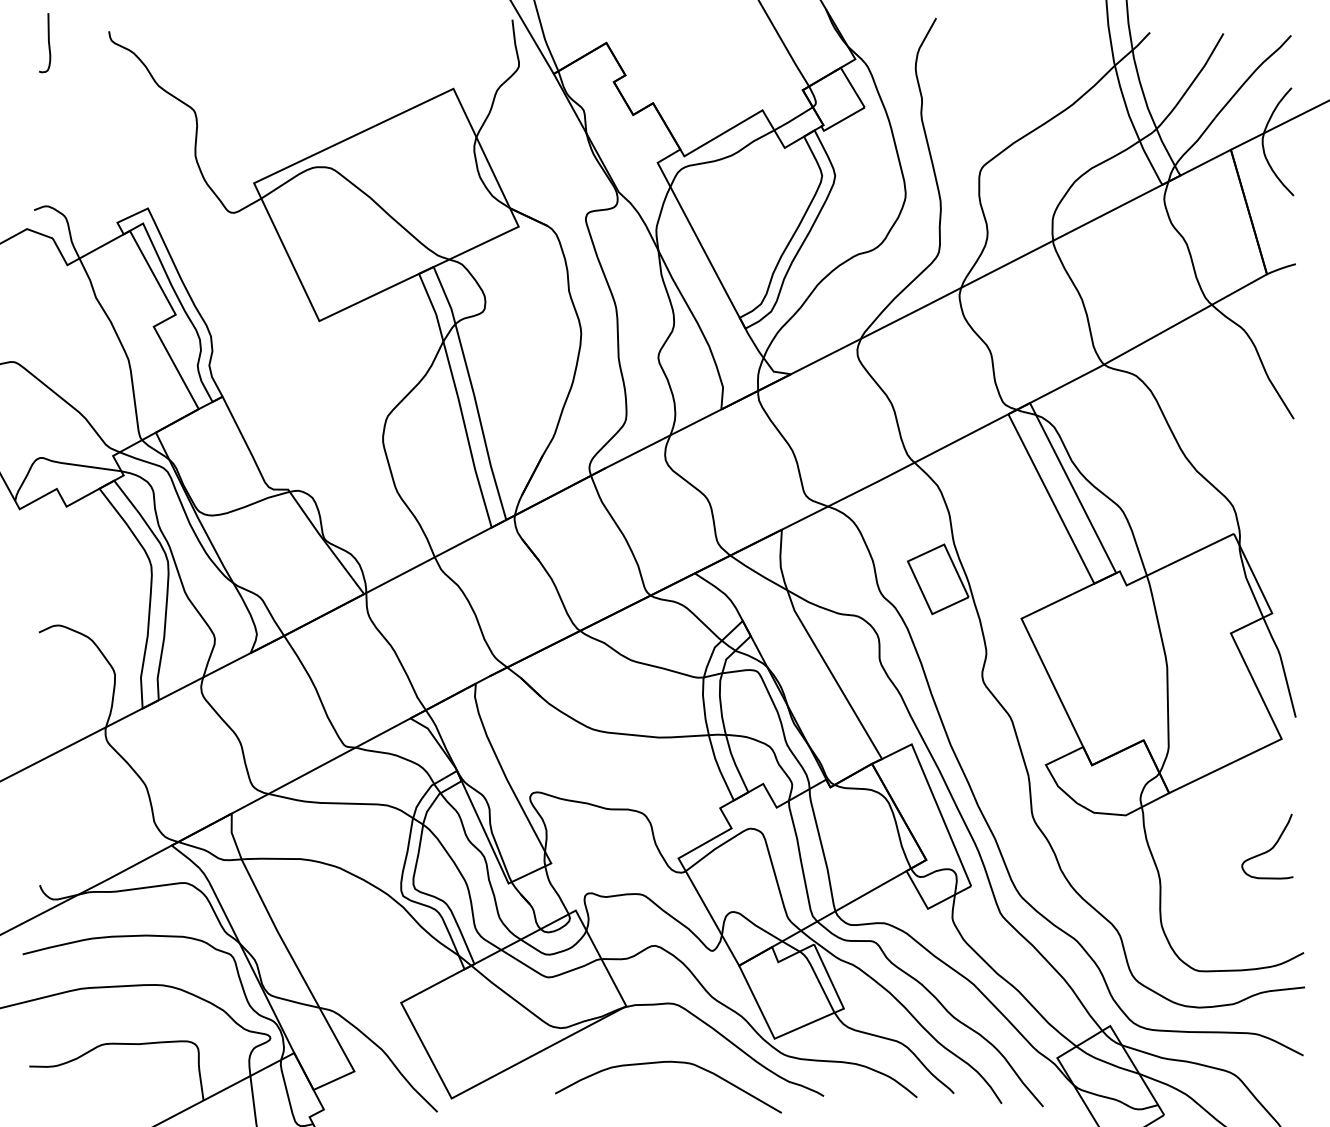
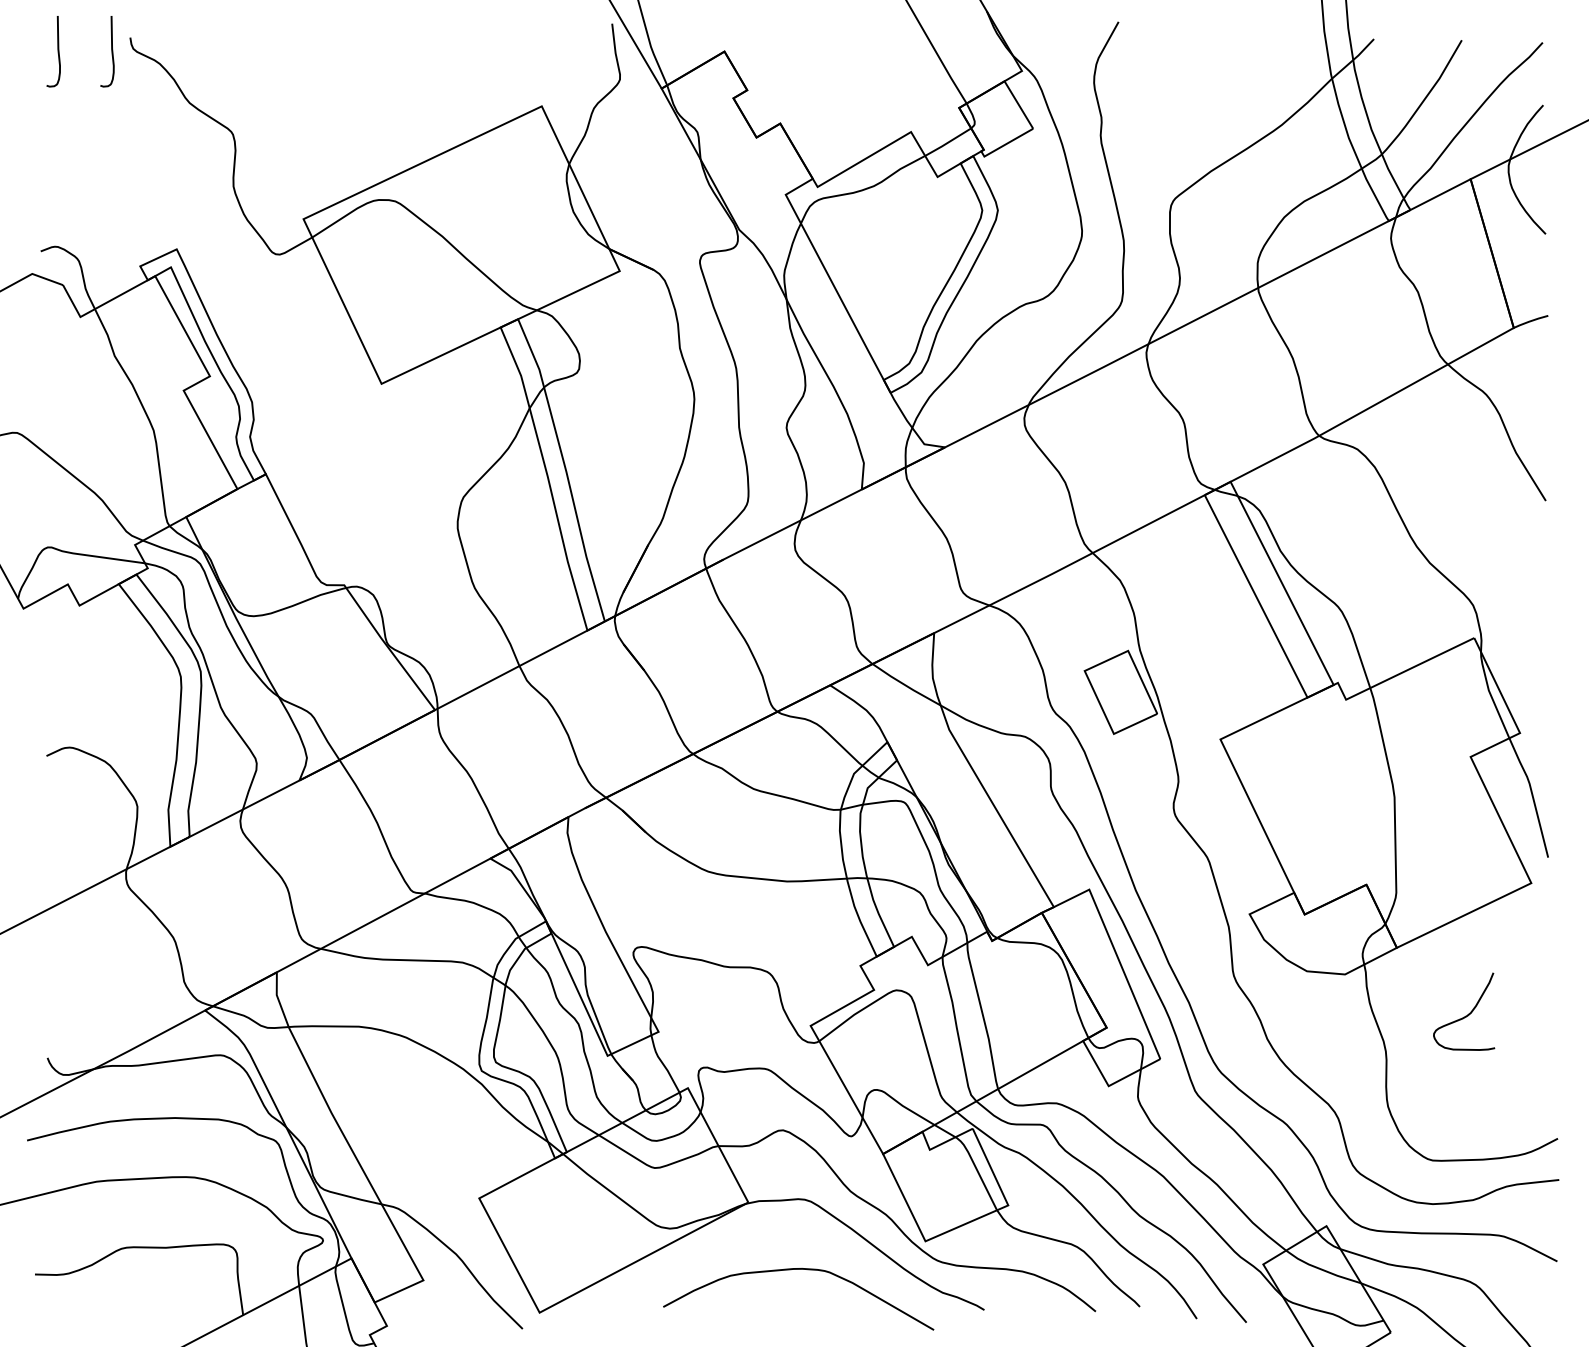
curve: (93, 43) -> (111, 52), added
curve: (1268, 849) -> (1465, 1015), moved

